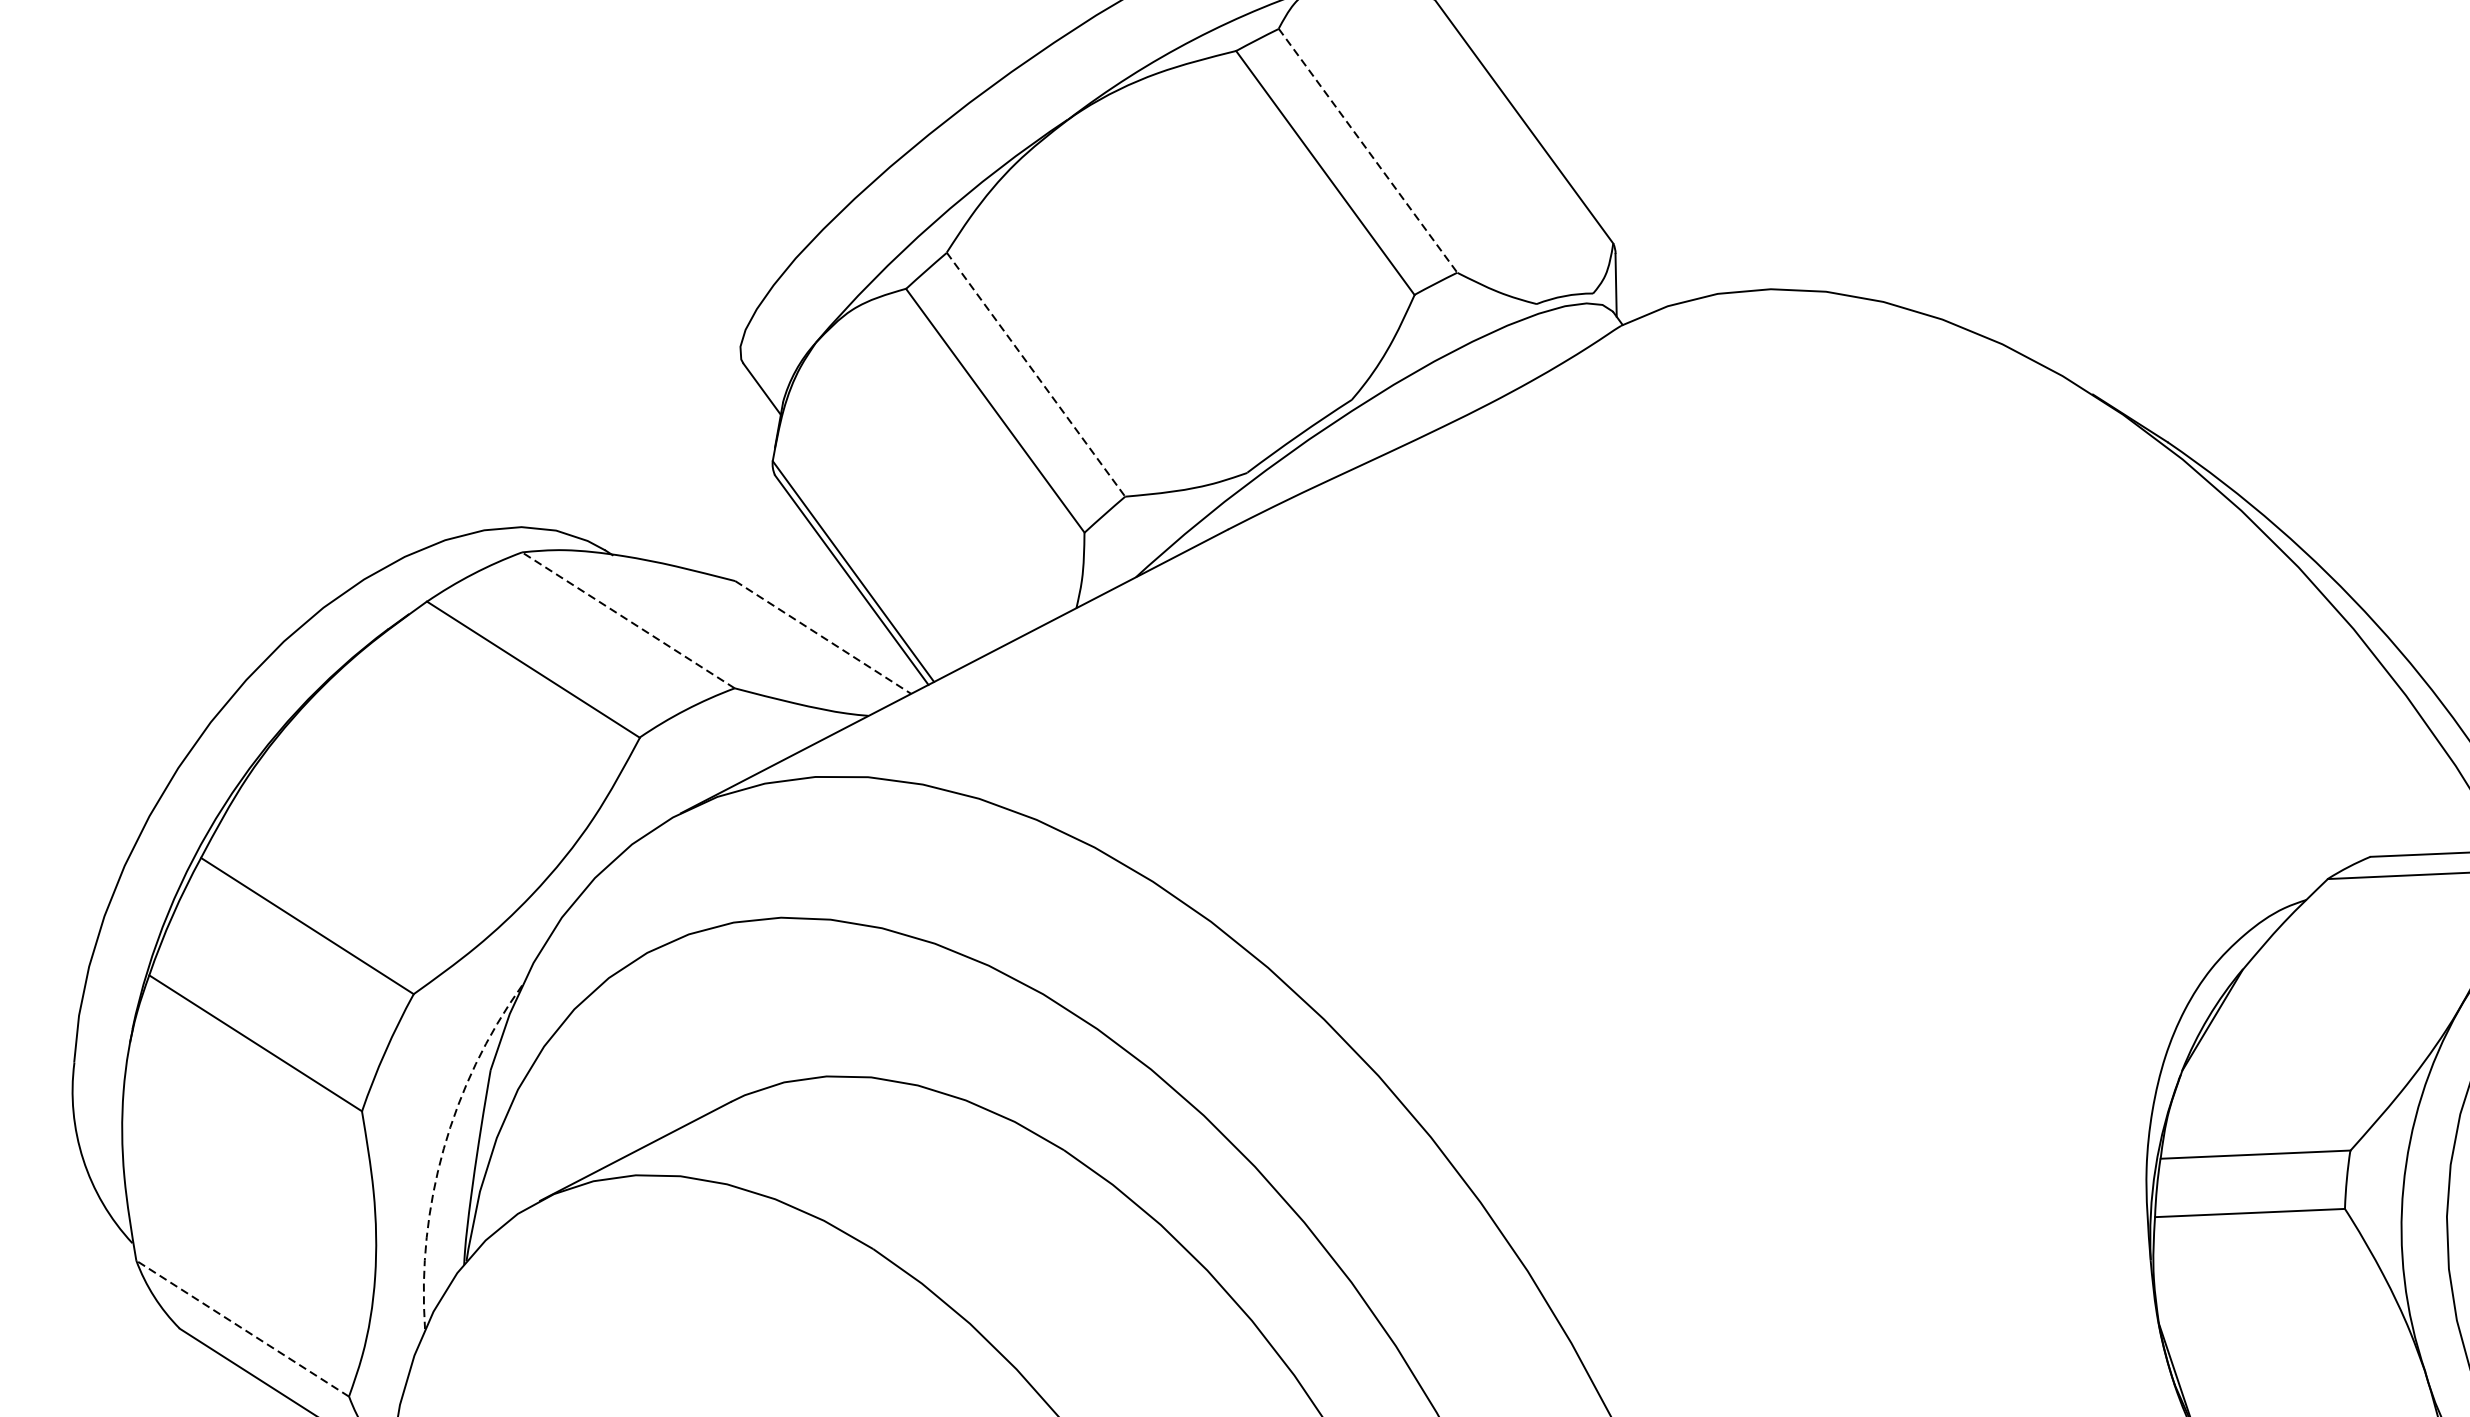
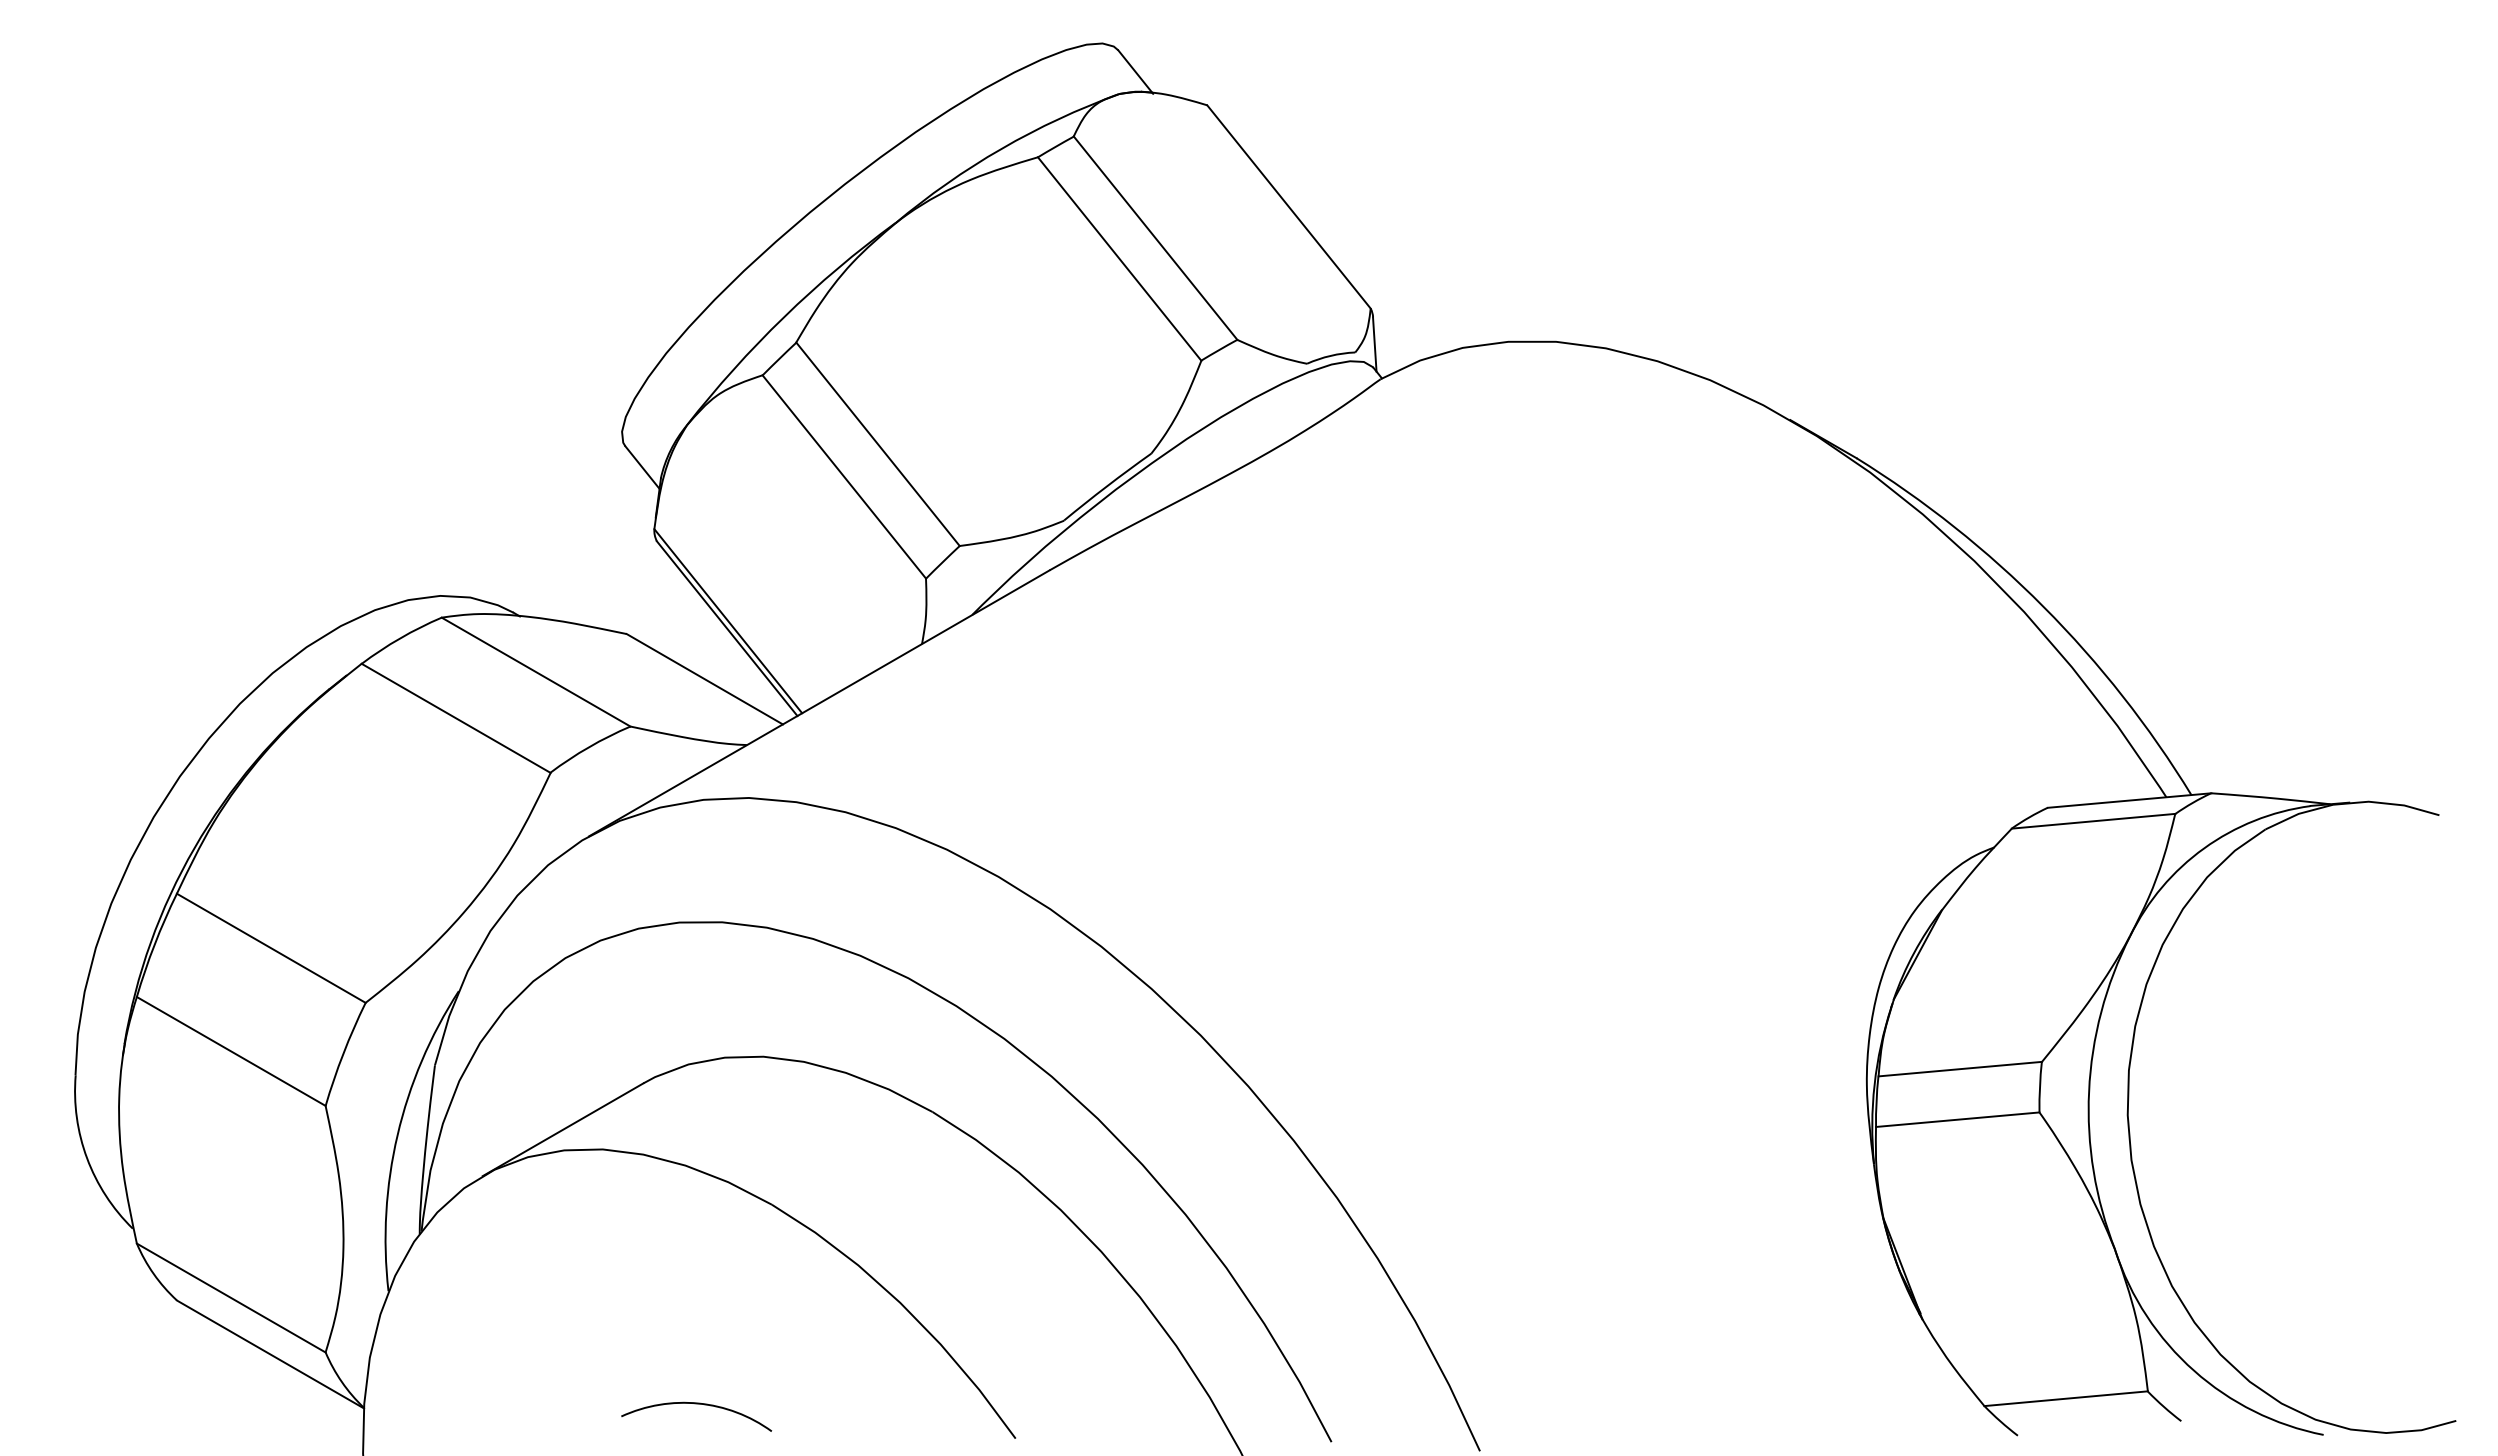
line: (1367, 151) -> (1155, 238), dashed -> solid
line: (1036, 374) -> (878, 444), dashed -> solid
line: (628, 620) -> (536, 672), dashed -> solid
line: (824, 637) -> (705, 679), dashed -> solid
arc: (443, 1149) -> (397, 1135), dashed -> solid
line: (242, 1329) -> (231, 1298), dashed -> solid

